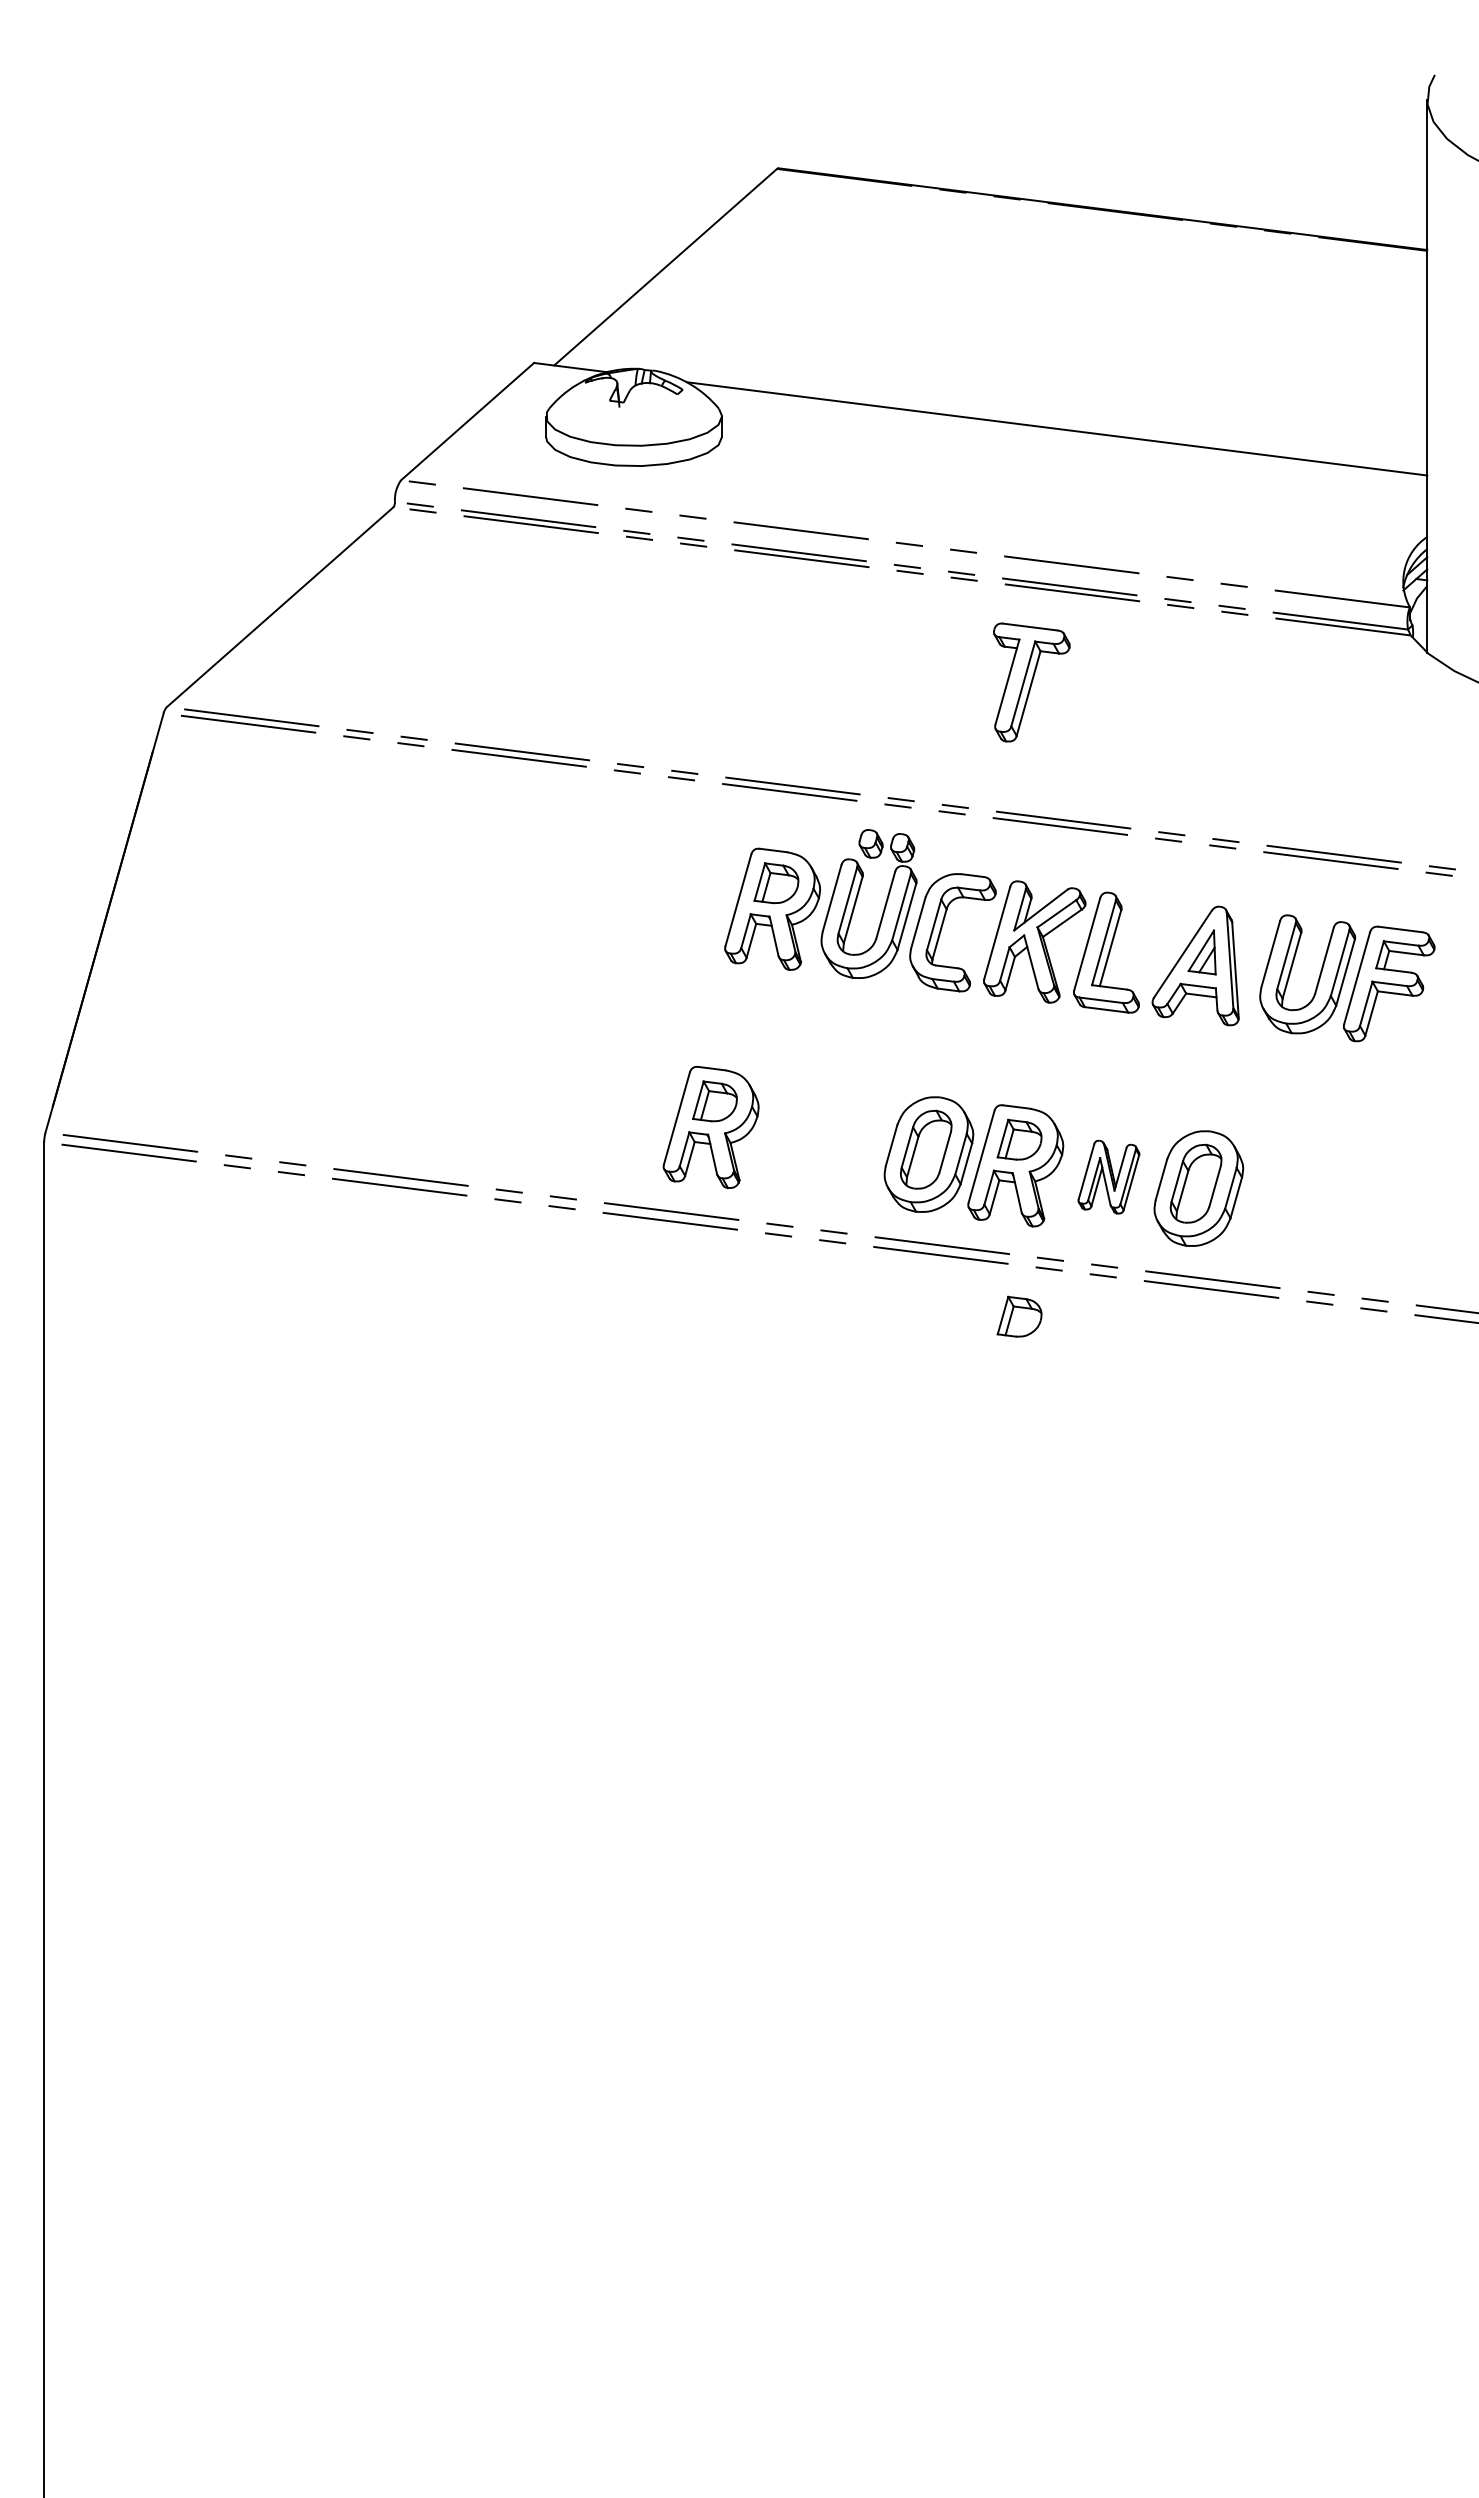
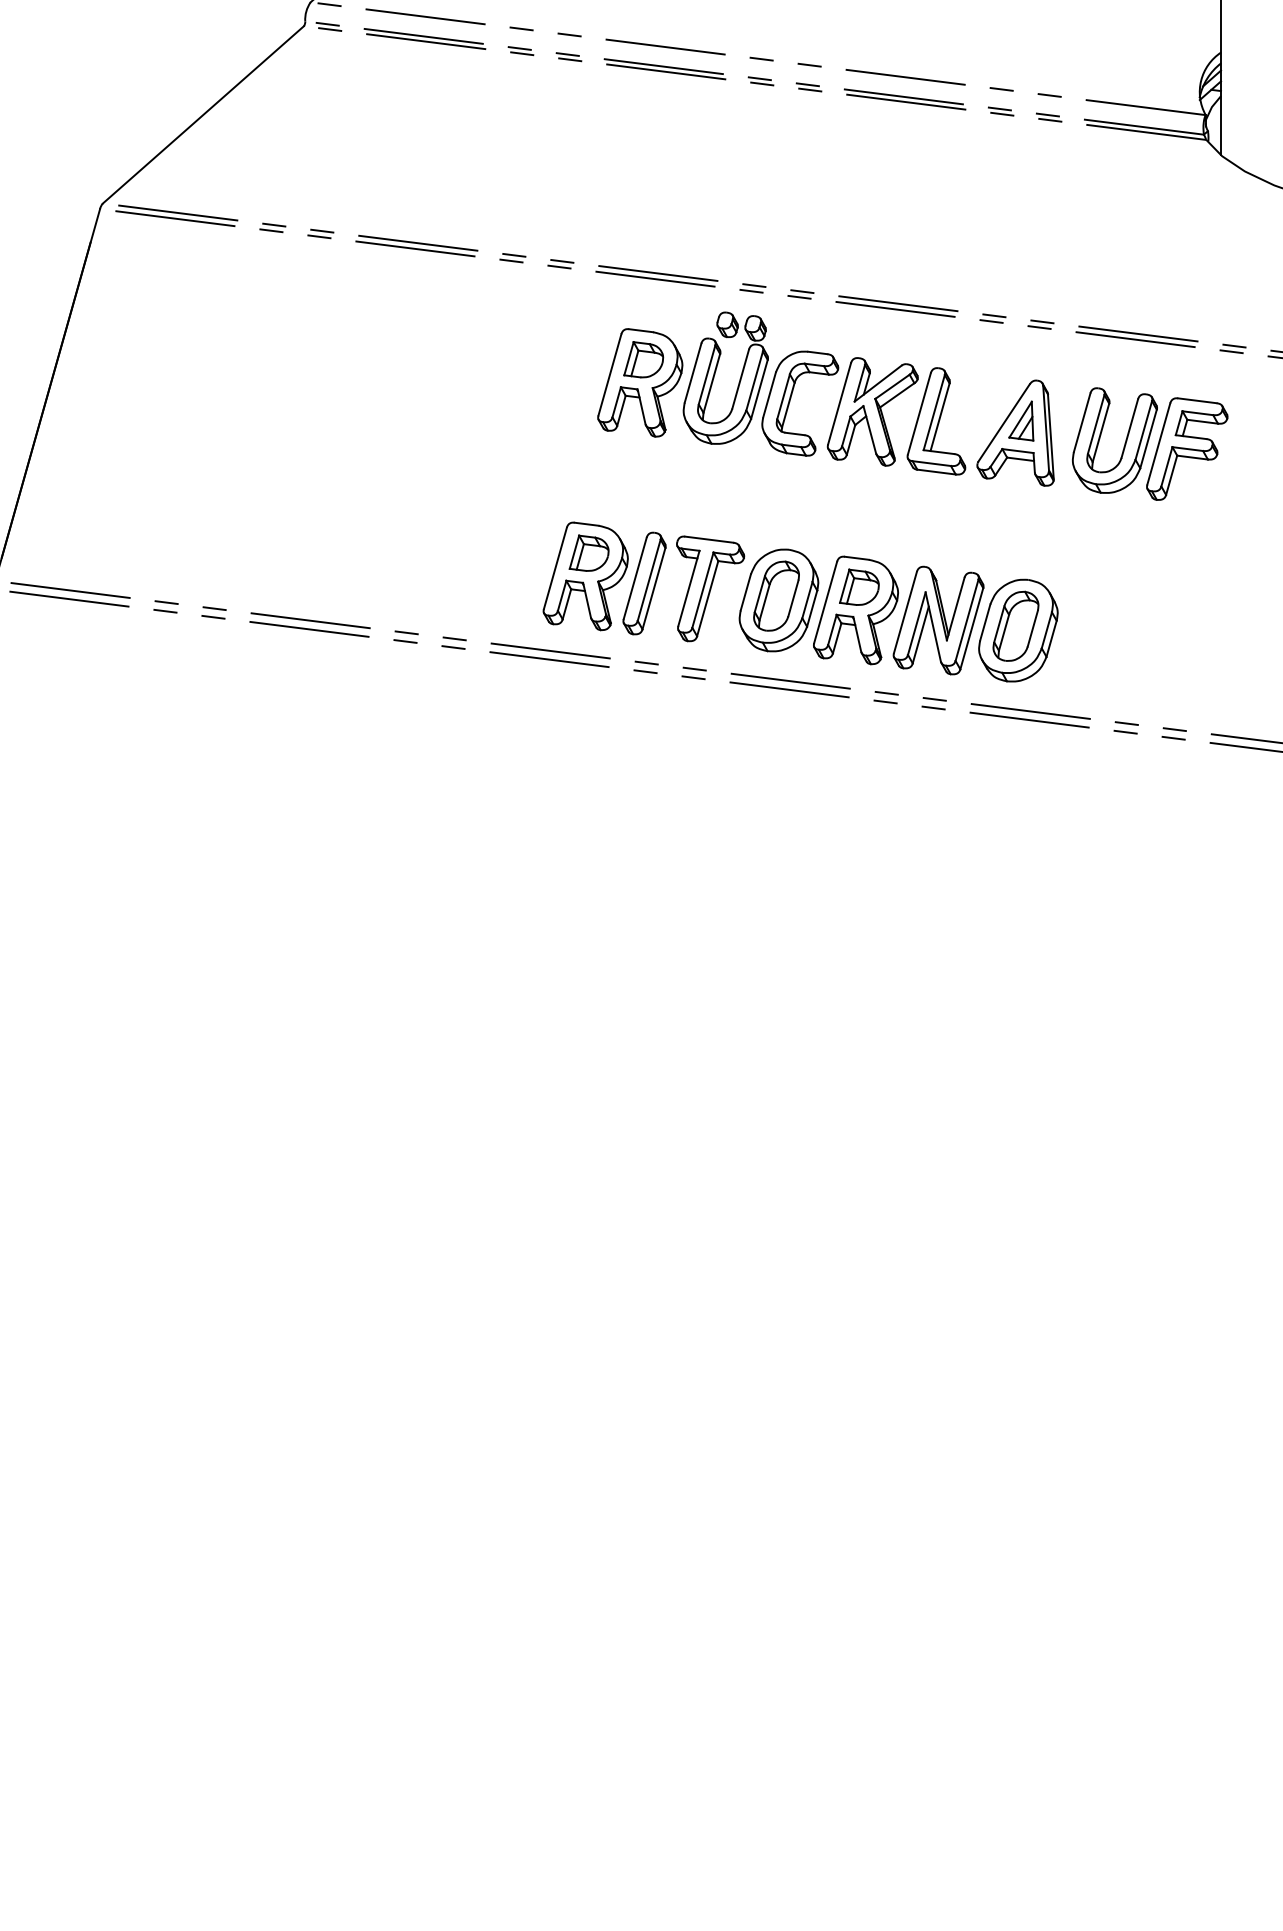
part: (1031, 682) -> (710, 588), moved
part: (777, 1135) -> (644, 583), added
part: (1108, 1176) -> (938, 619), size x1.67
part: (1019, 1316) -> (859, 744), removed

